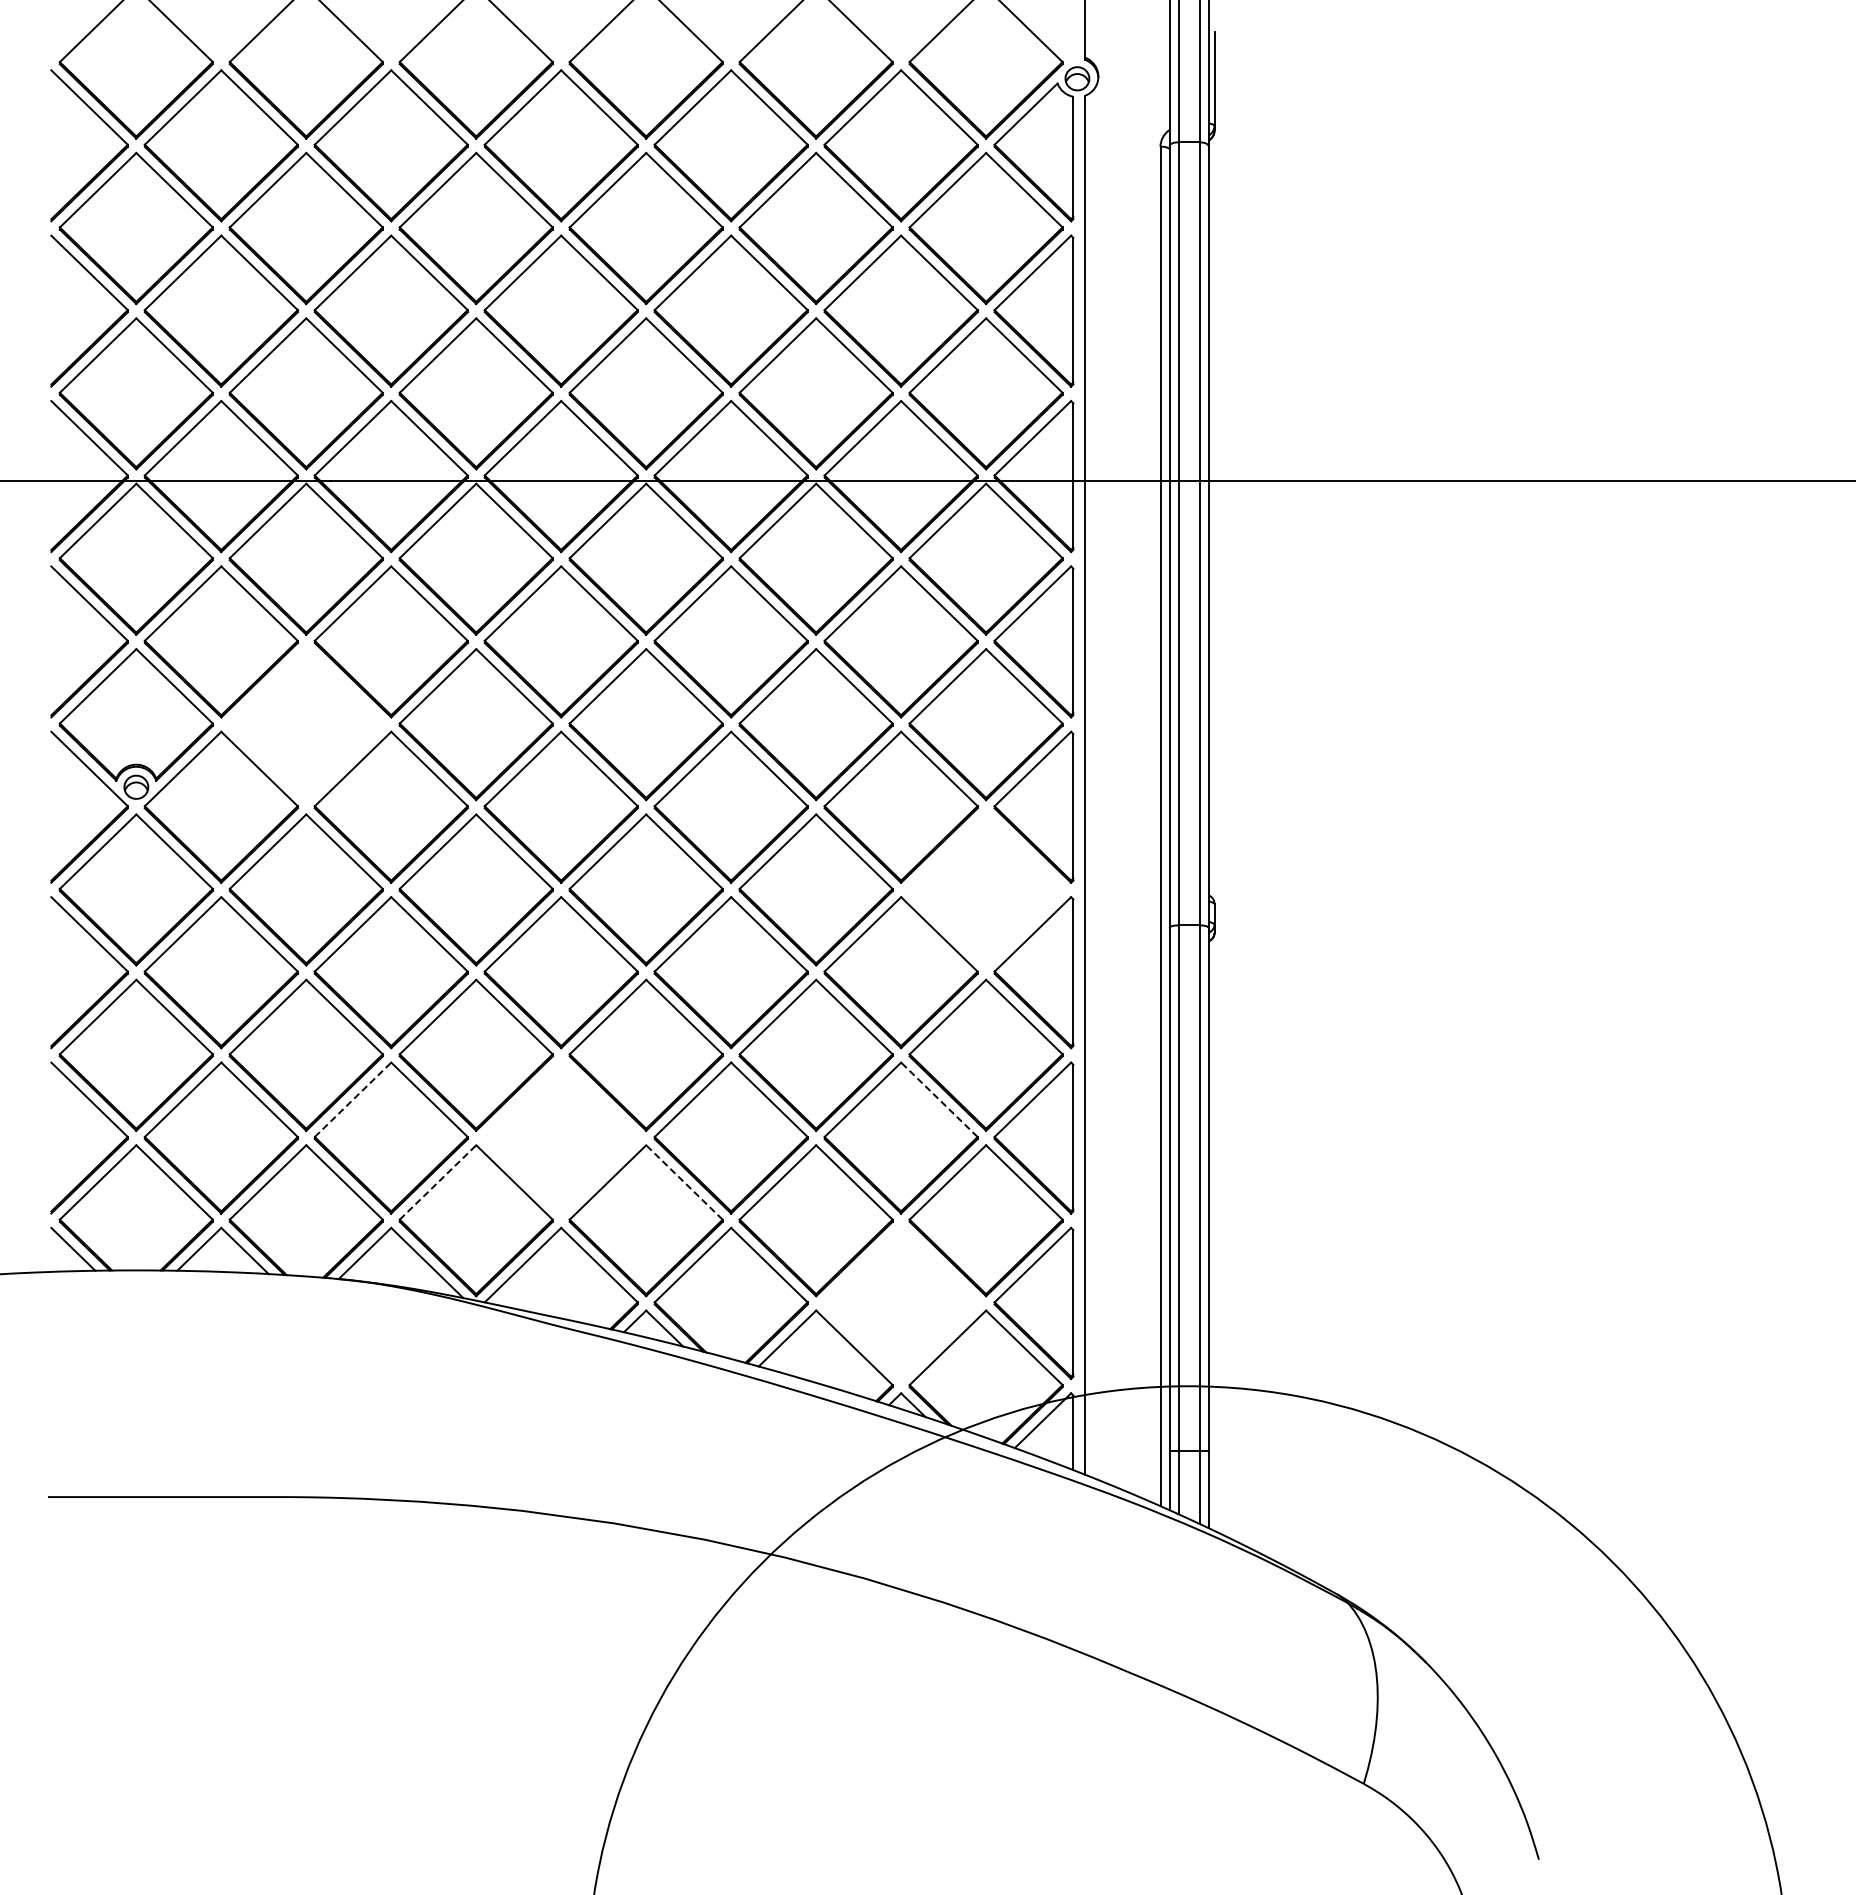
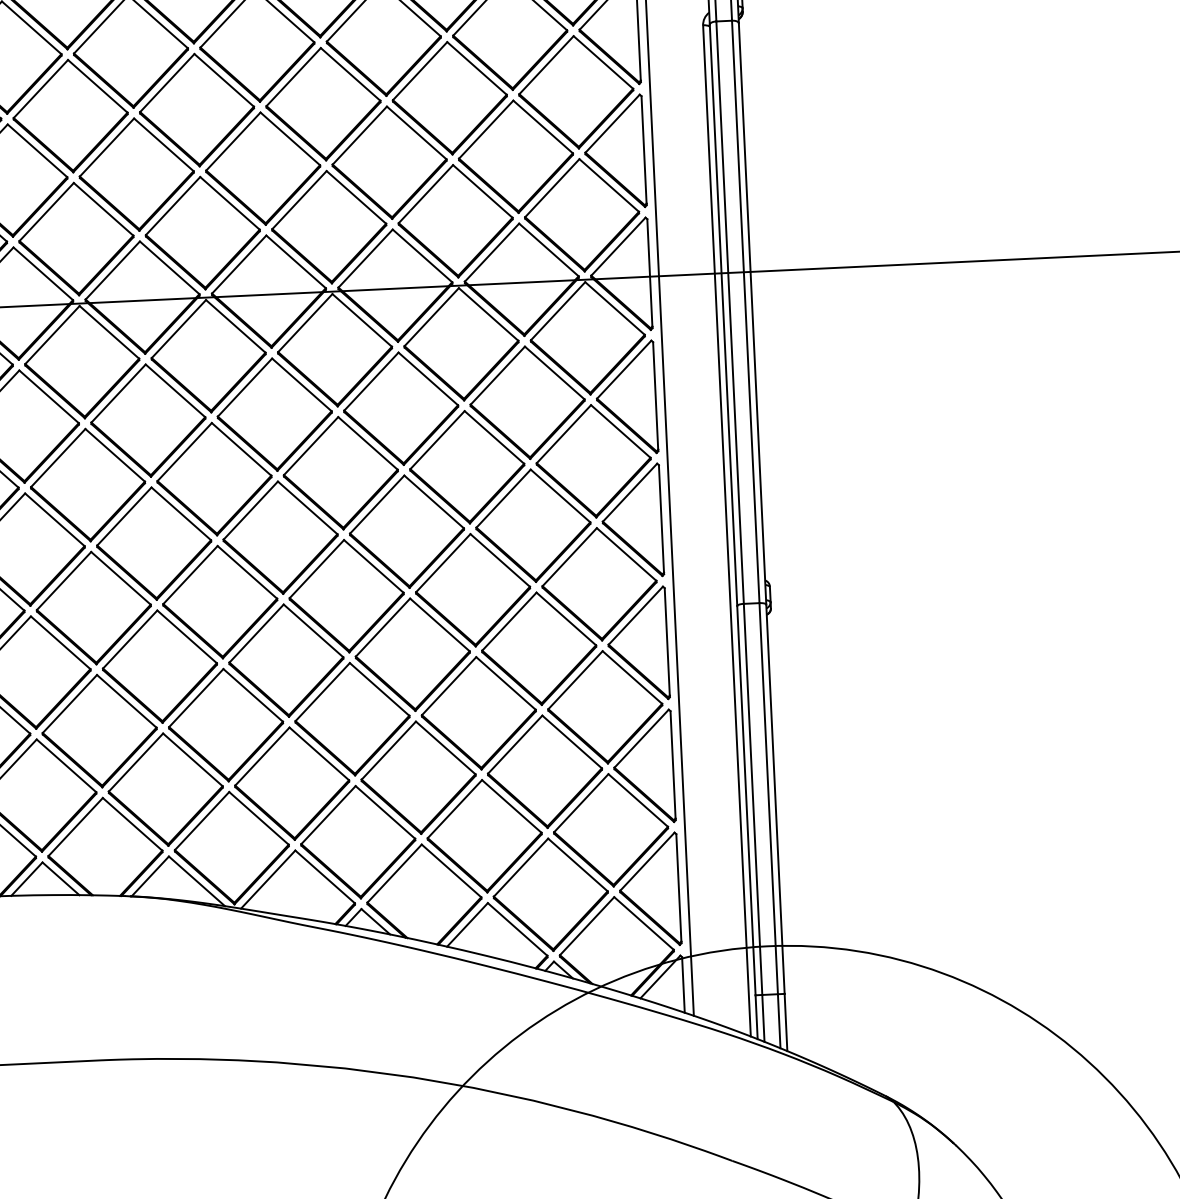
part: (305, 724) -> (87, 485), added
part: (985, 889) -> (599, 583), added
line: (353, 1099) -> (136, 762), dashed -> solid
line: (939, 1099) -> (572, 741), dashed -> solid
part: (560, 1137) -> (291, 783), added
line: (438, 1182) -> (202, 821), dashed -> solid
line: (684, 1182) -> (385, 812), dashed -> solid
part: (900, 1302) -> (550, 894), added

